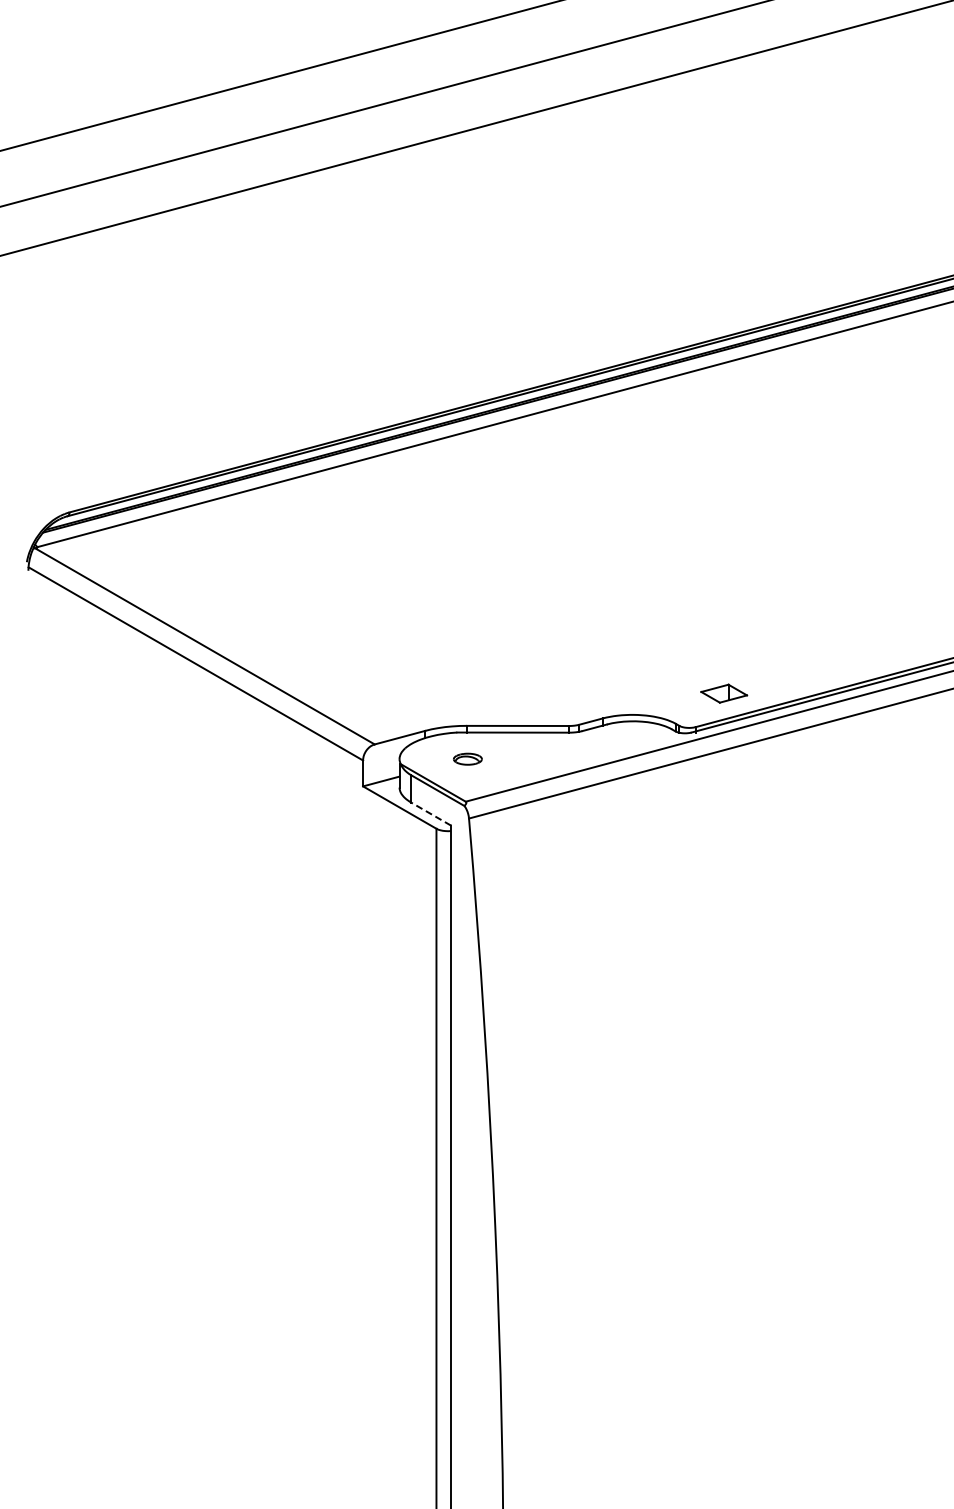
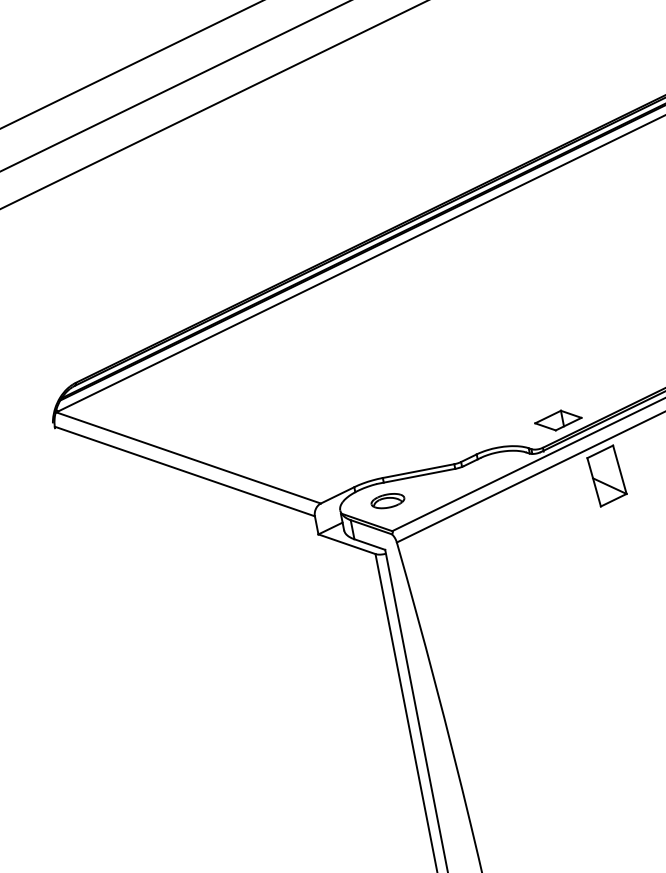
part: (723, 693) -> (557, 420), size x1.43
part: (467, 759) -> (387, 501), size x1.67
part: (776, 782) -> (606, 475), added
line: (431, 814) -> (370, 544), dashed -> solid

